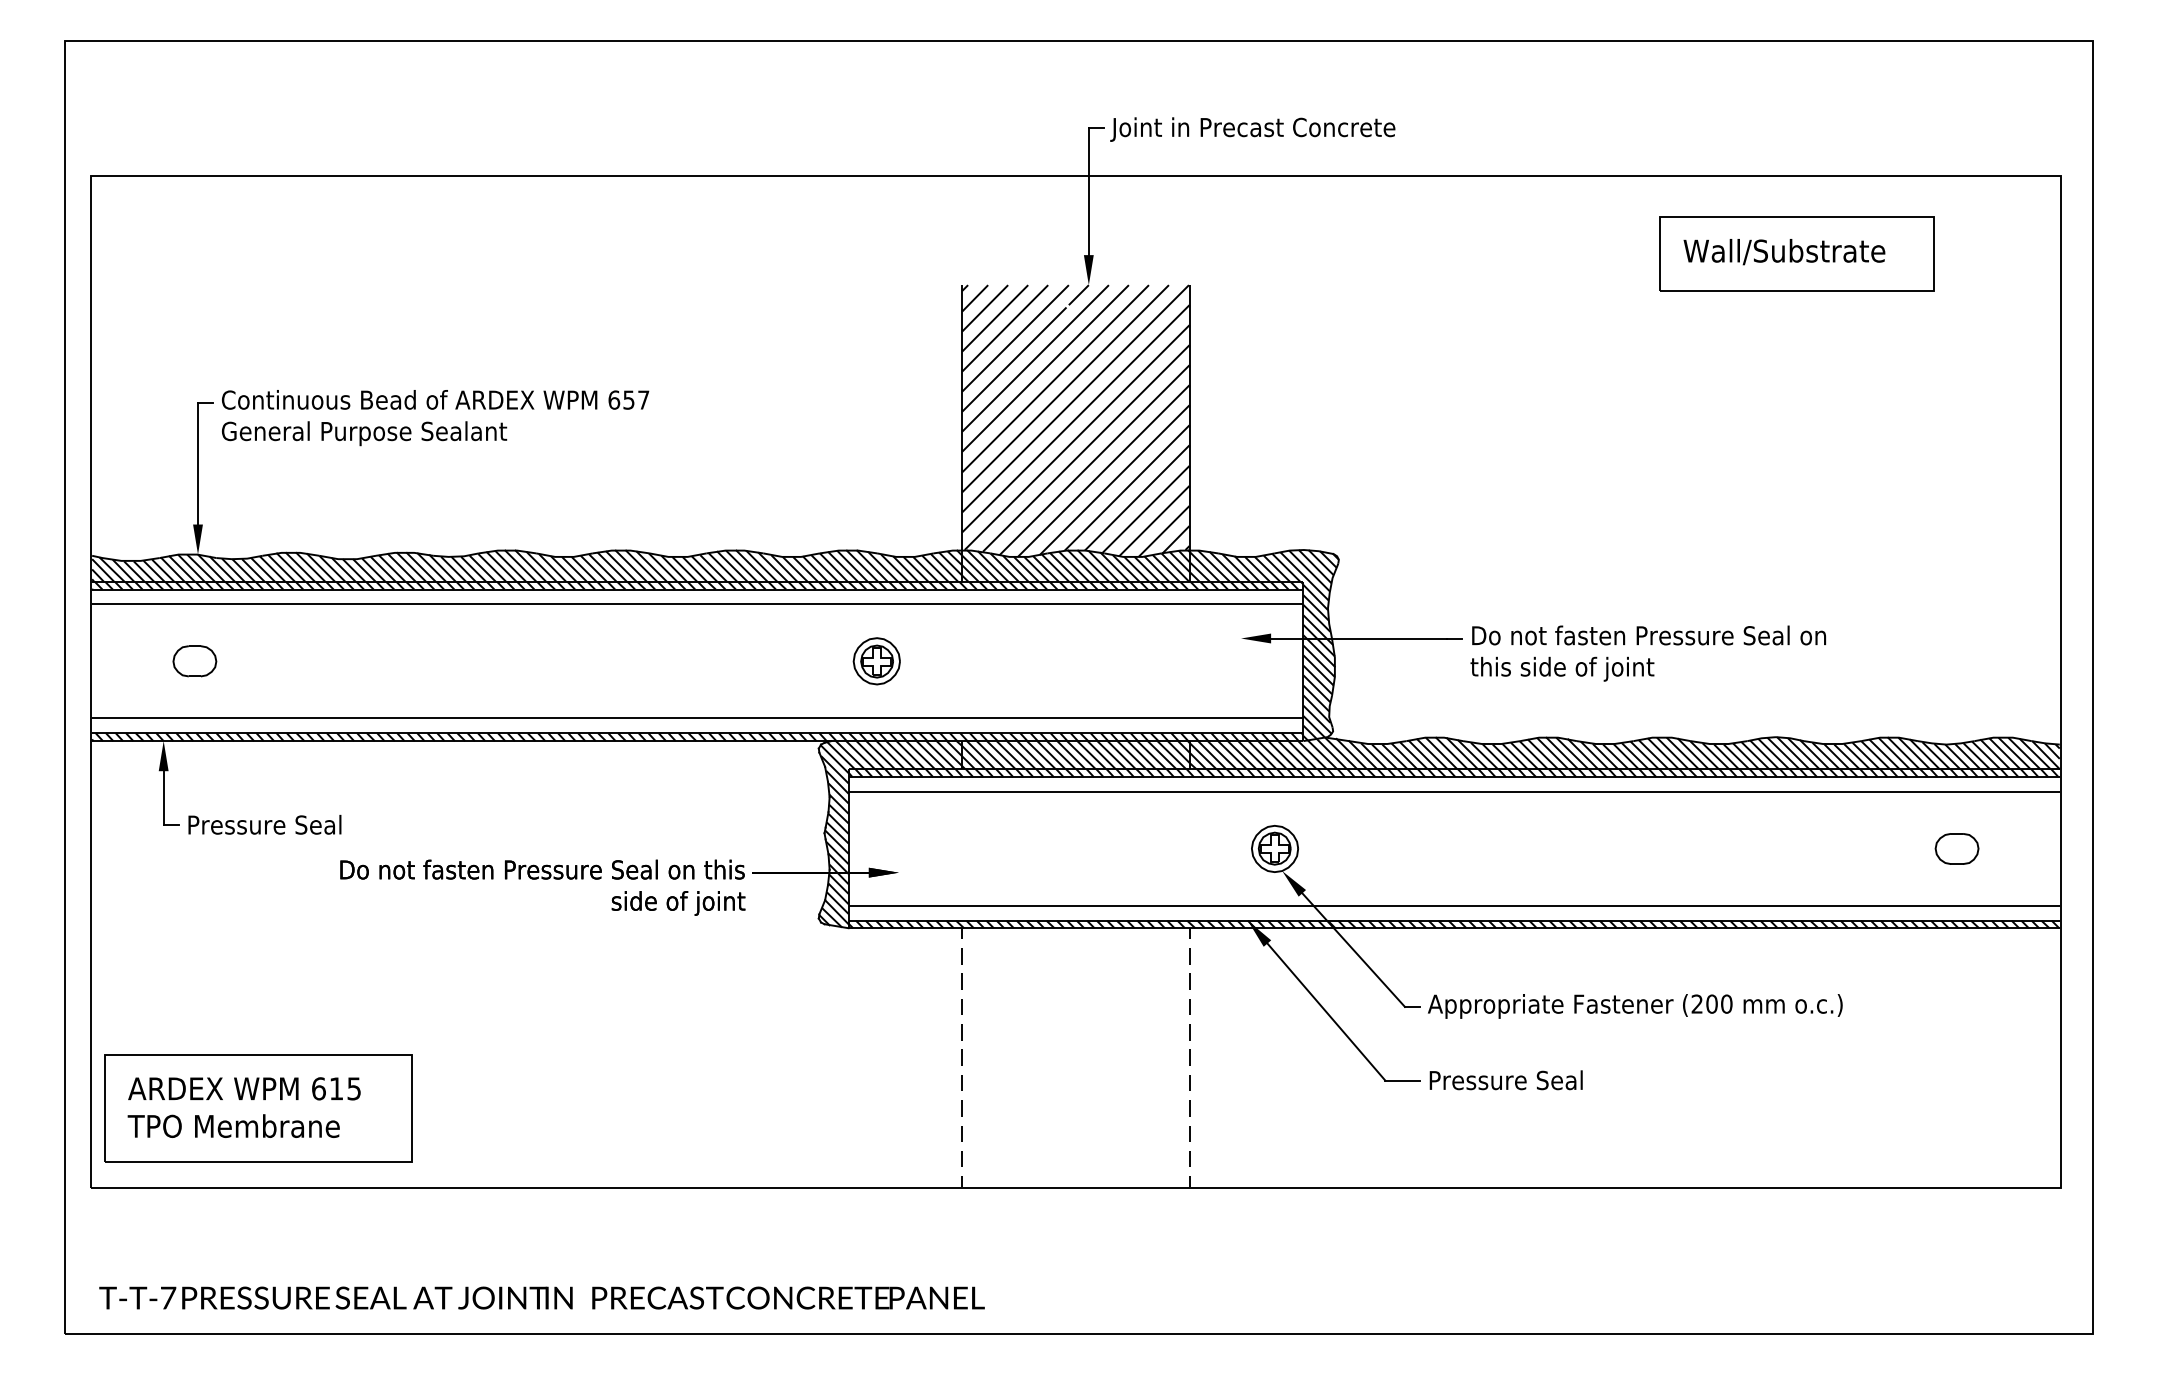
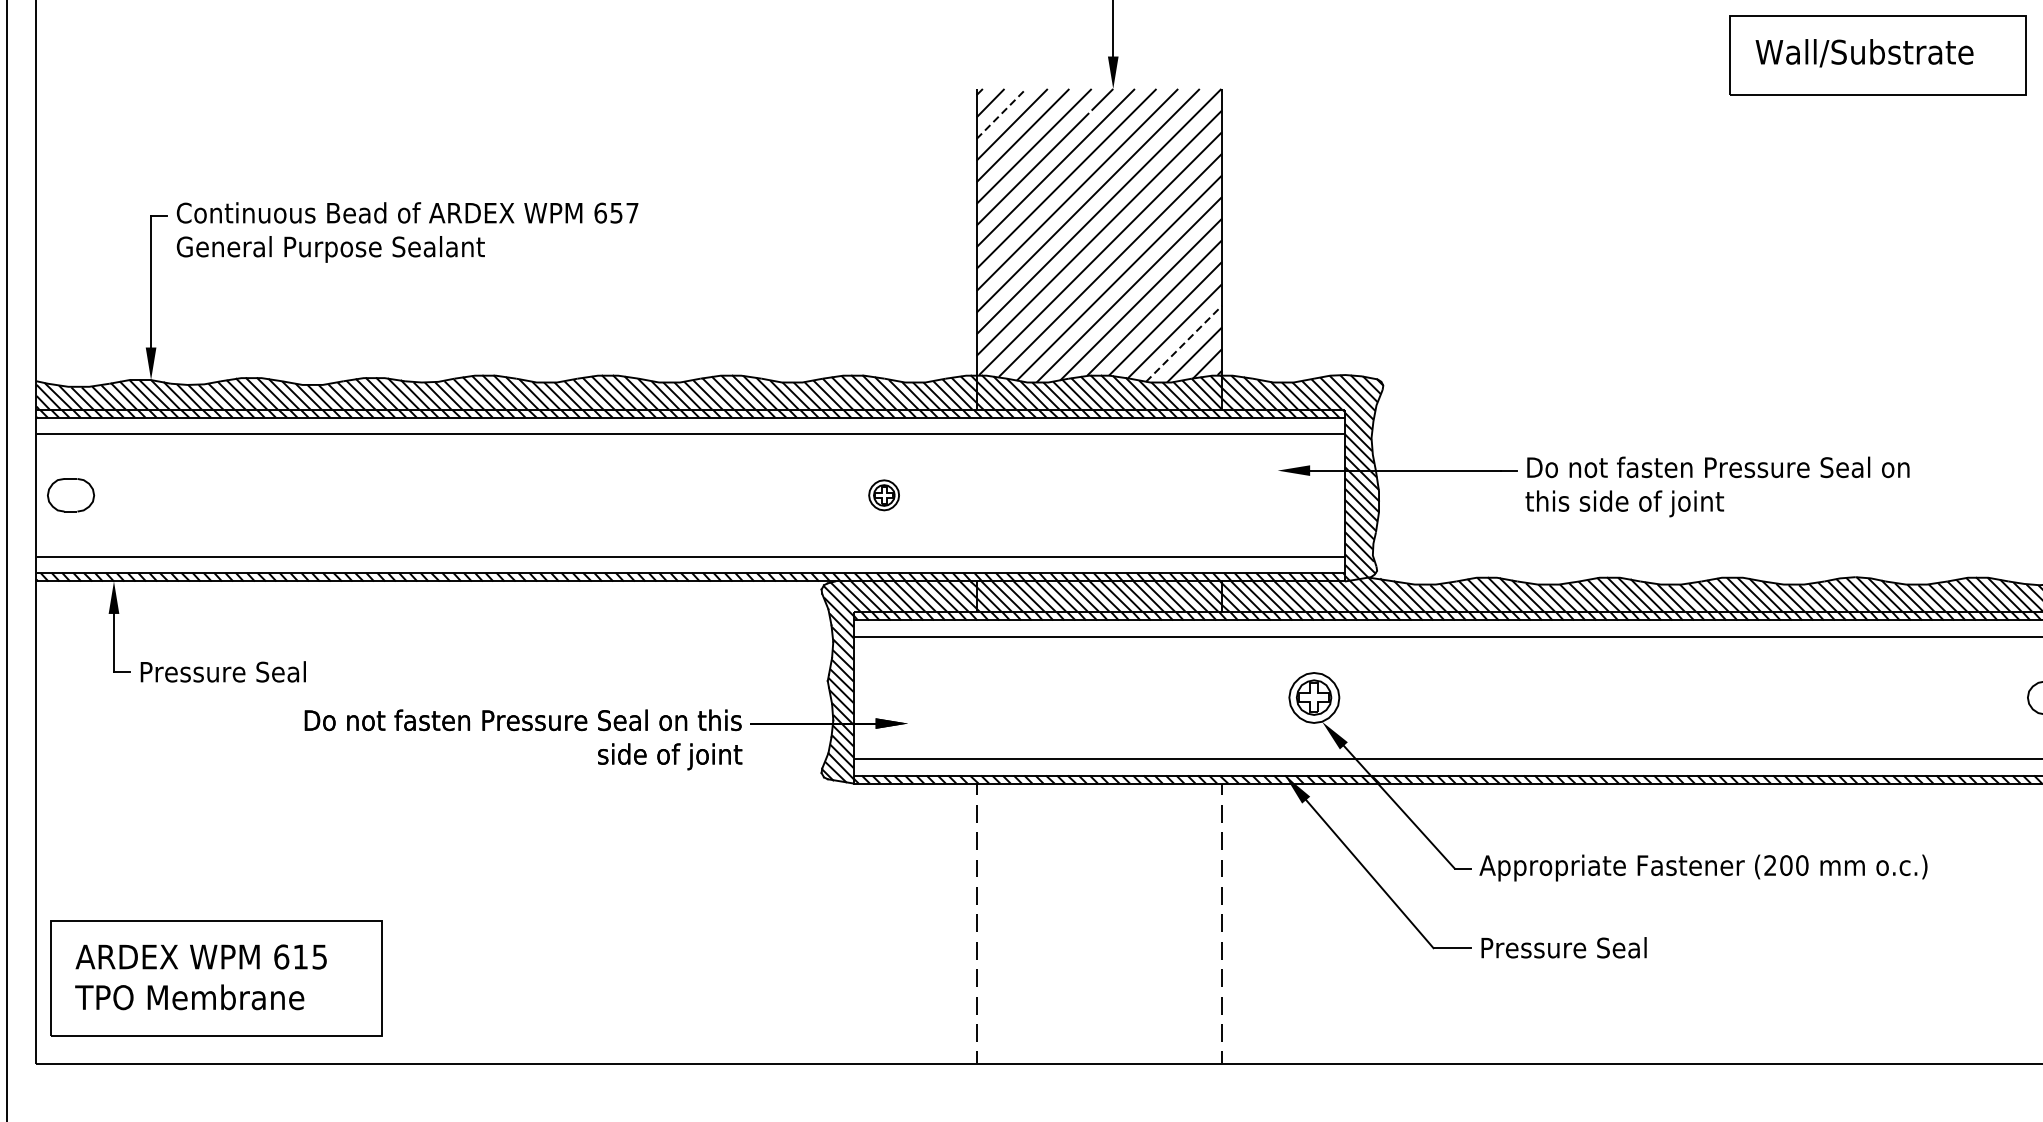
line: (985, 308) -> (1001, 114), solid -> dashed
line: (1154, 521) -> (1184, 344), solid -> dashed
part: (194, 661) -> (70, 495), moved
part: (876, 661) -> (883, 495), size x0.6

